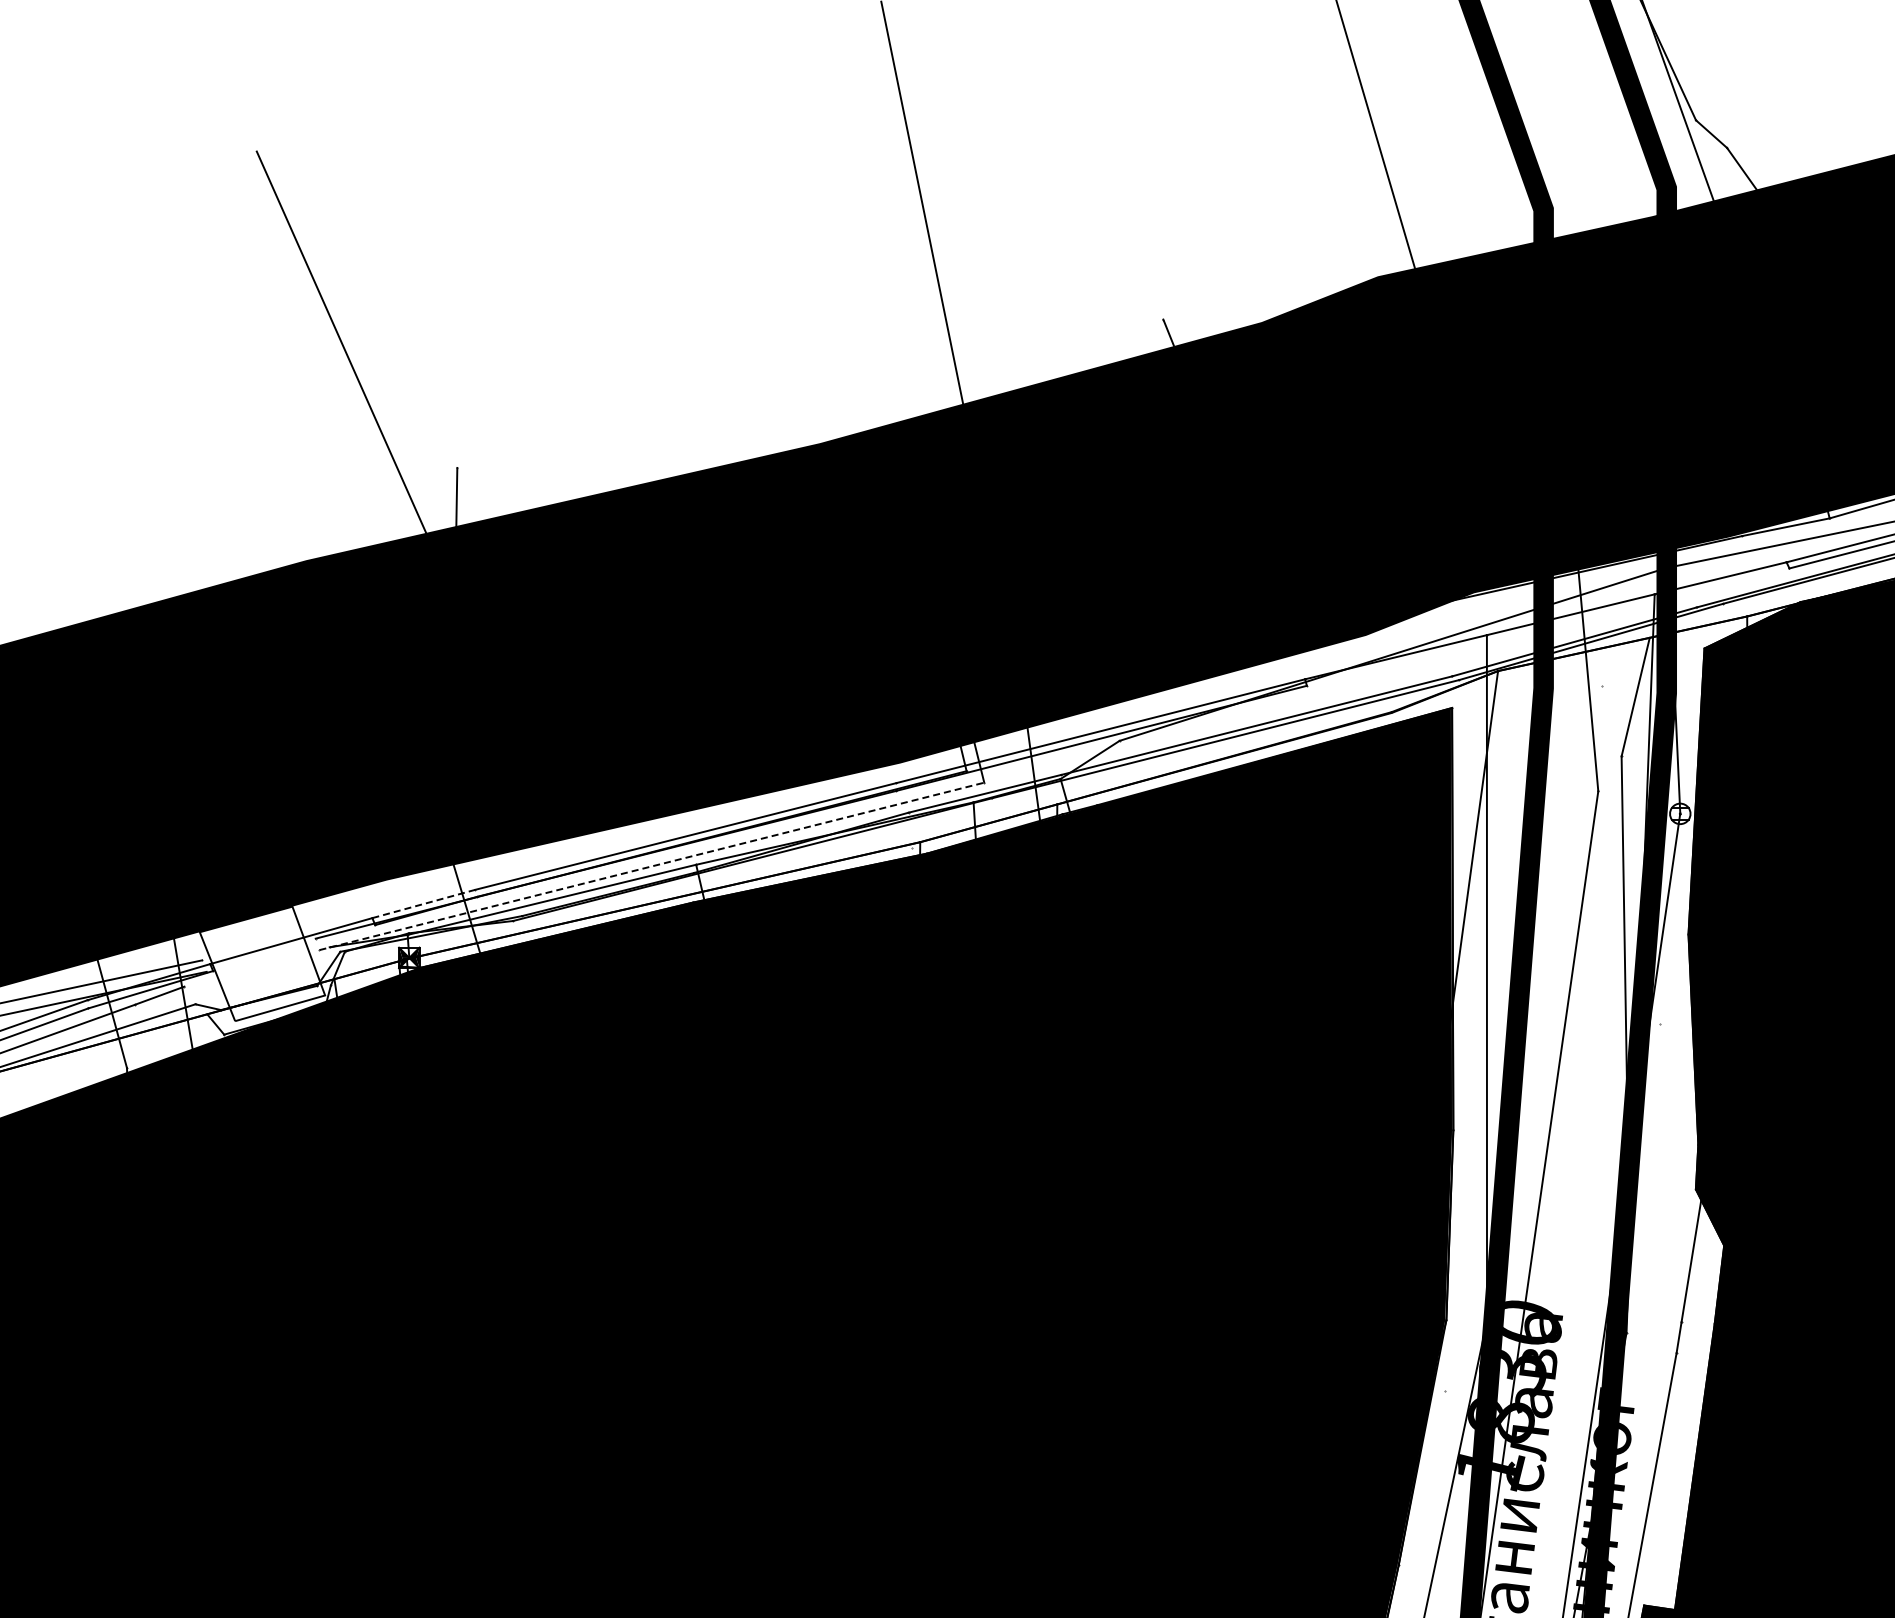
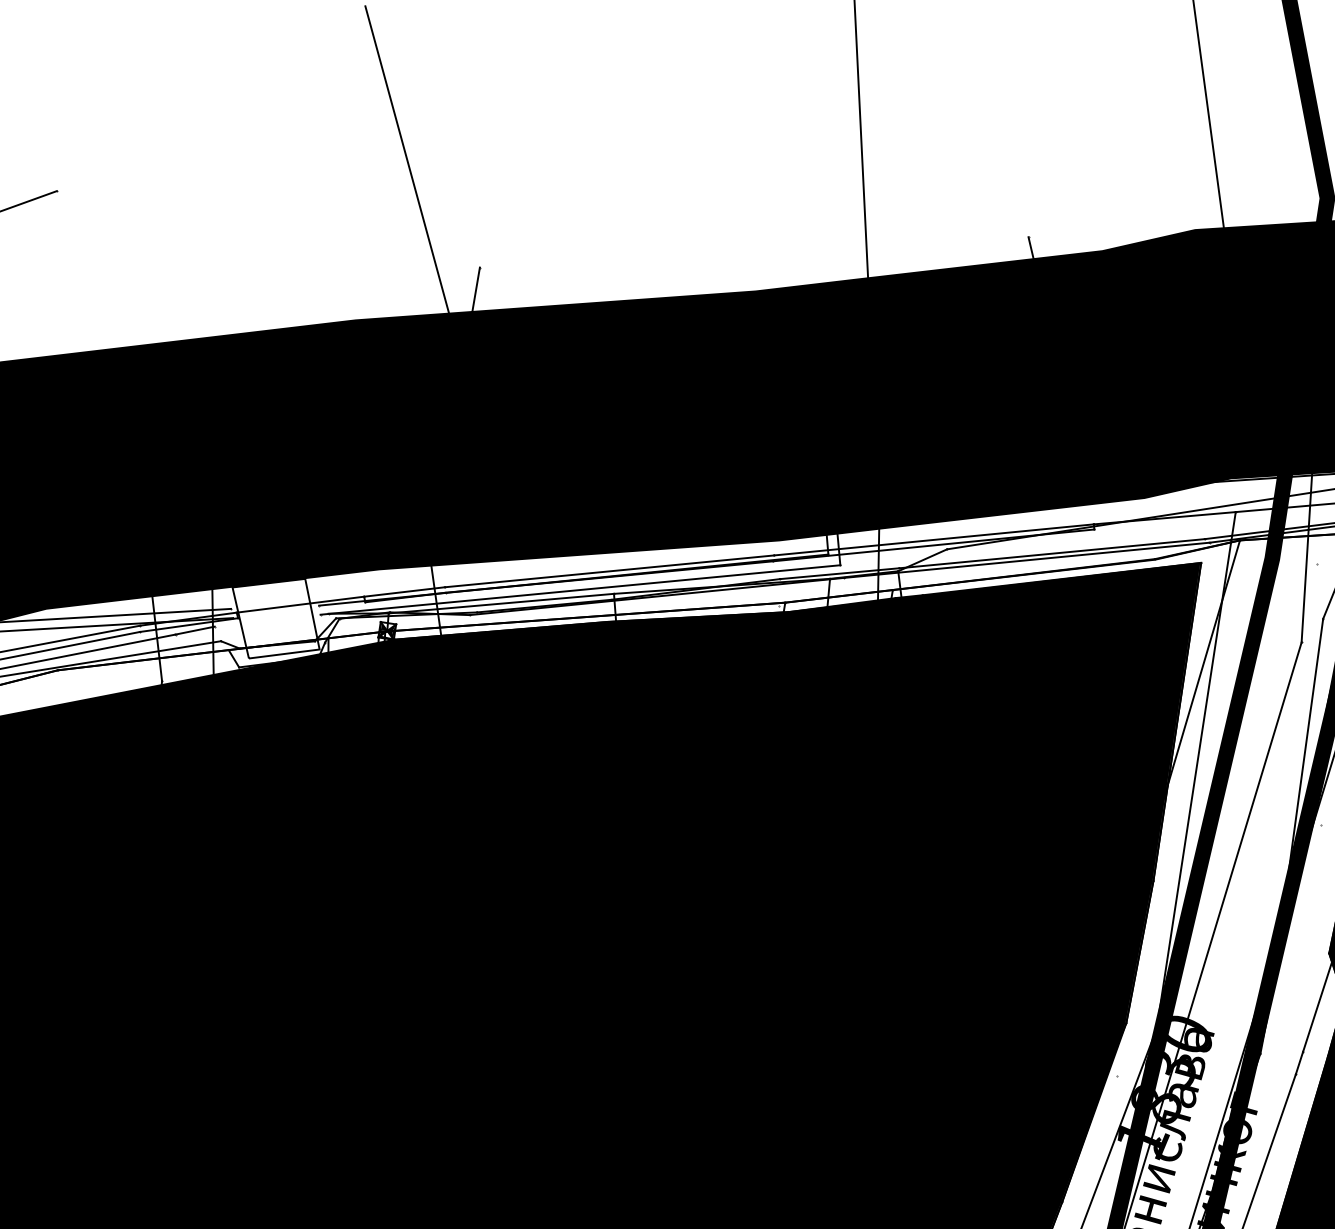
line: (651, 866) -> (580, 590), dashed -> solid
line: (424, 903) -> (405, 591), dashed -> solid

